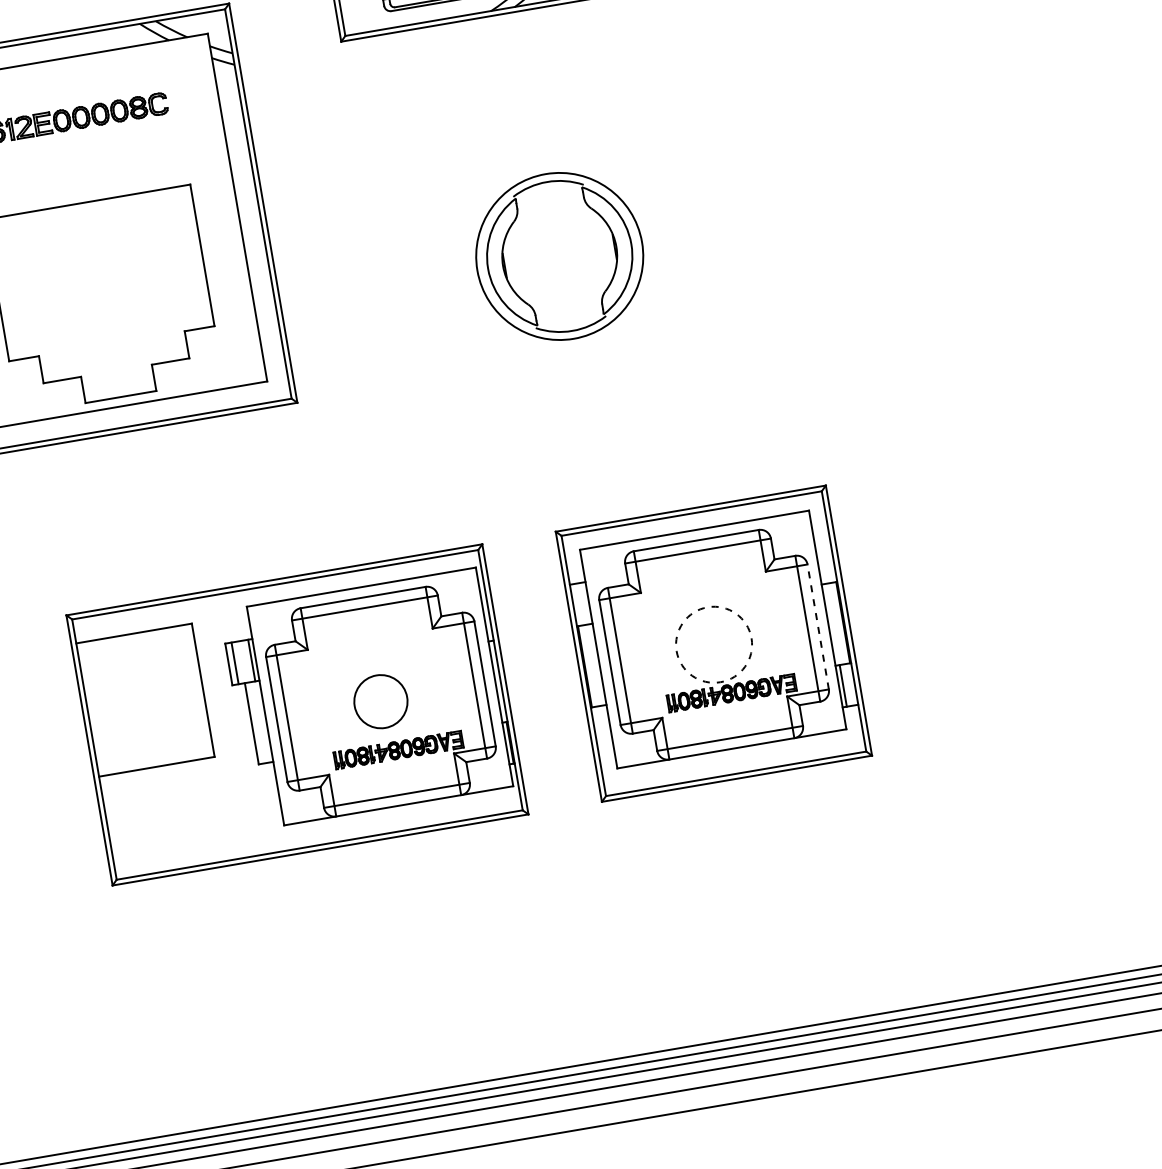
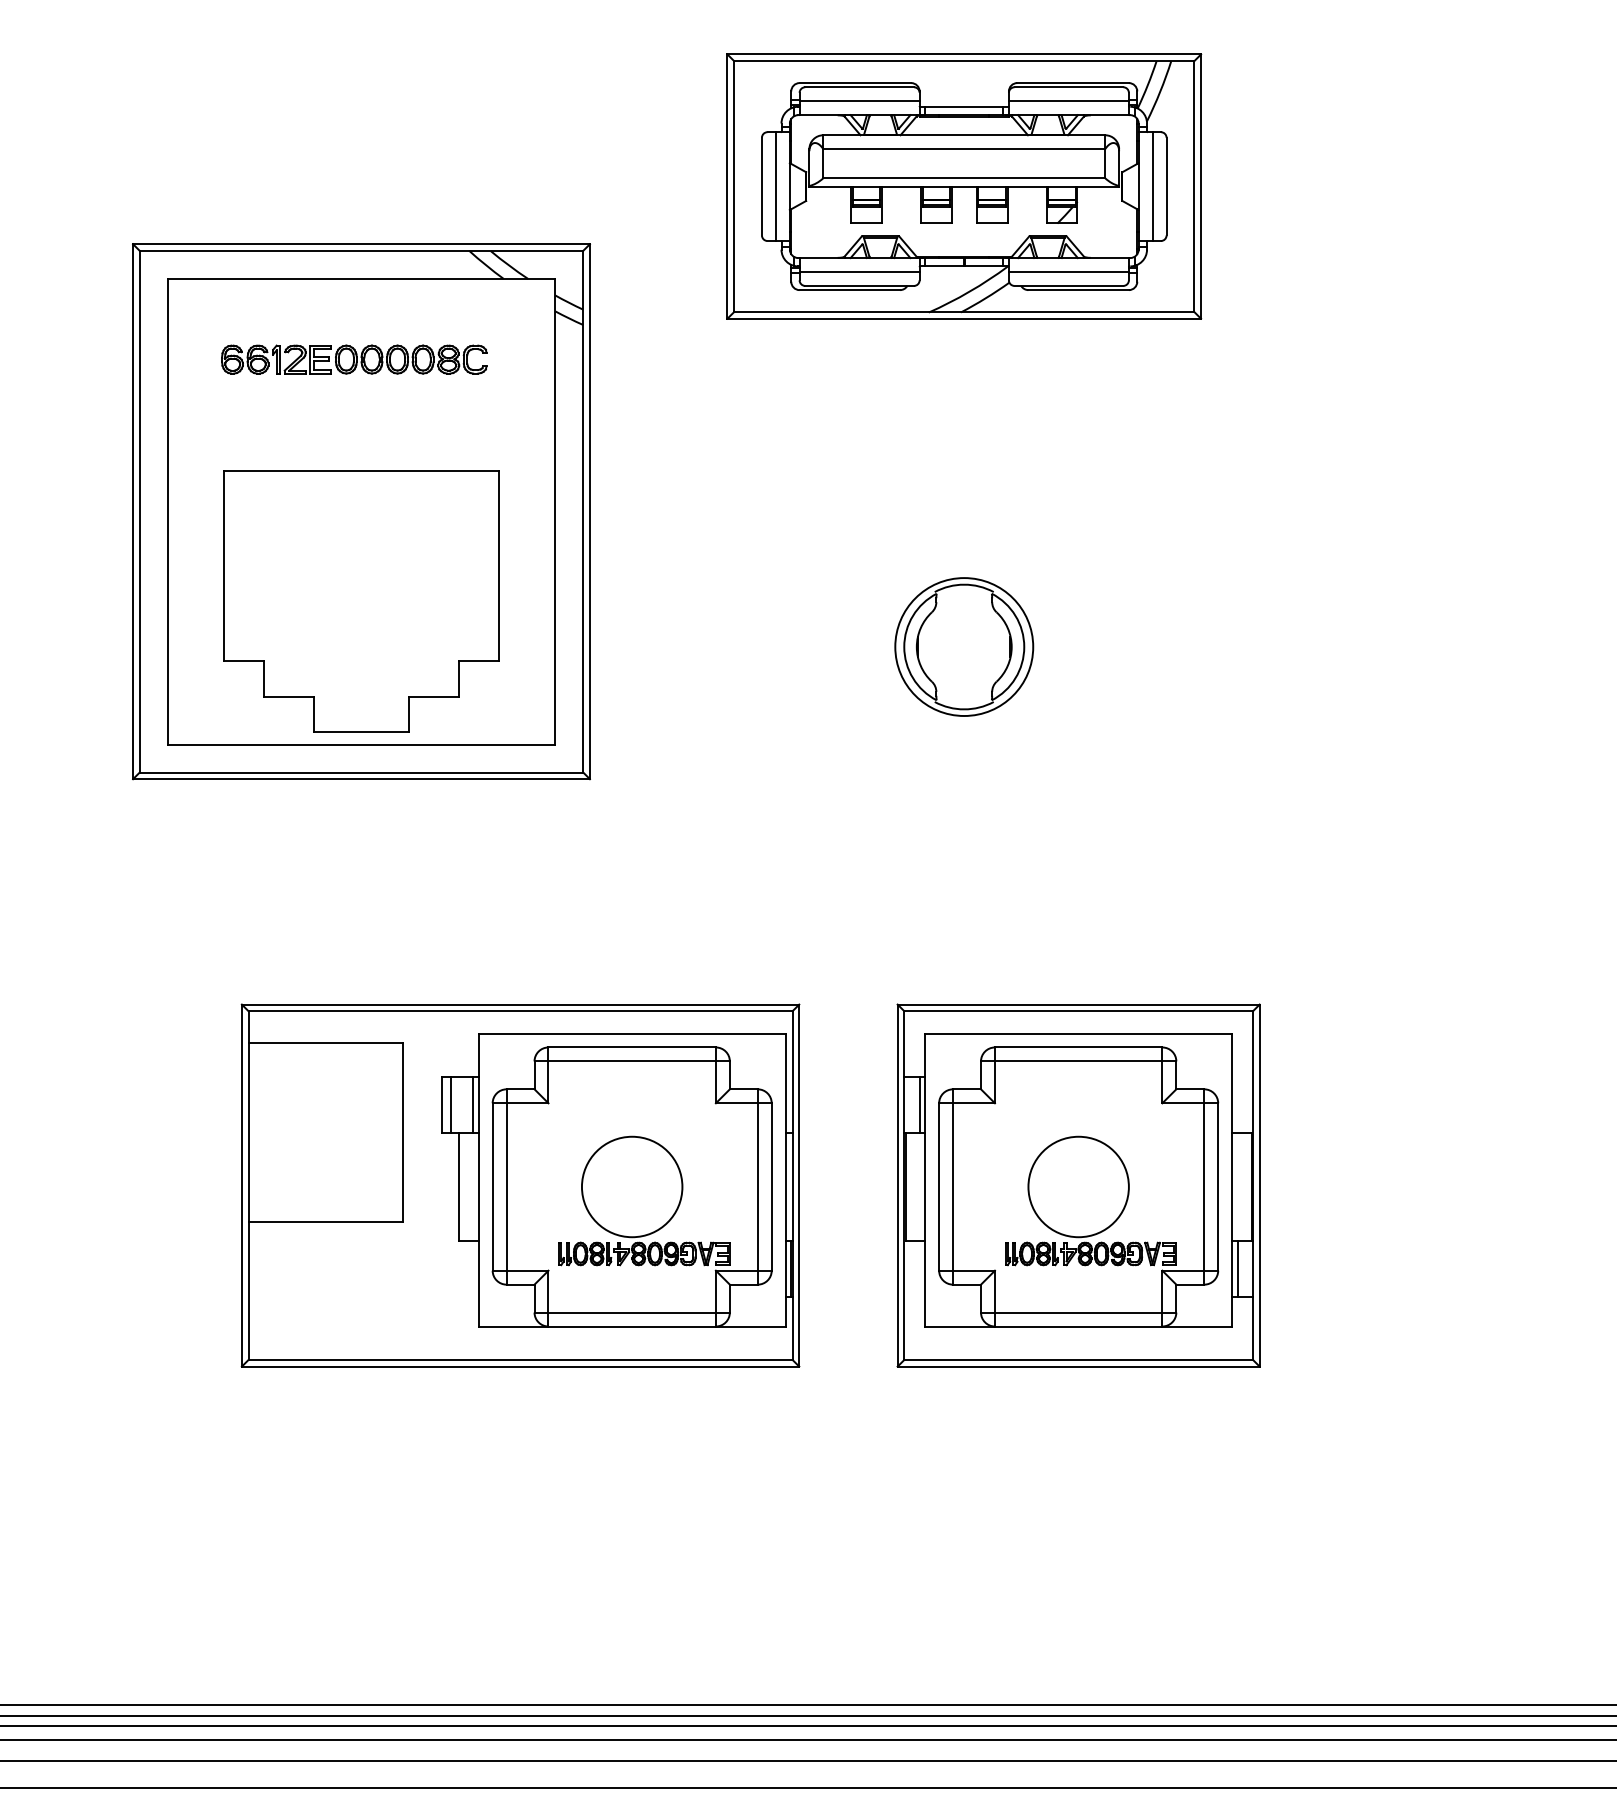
part: (559, 256) -> (964, 646), size x0.62
line: (584, 603) -> (919, 1104), added
line: (818, 627) -> (1218, 1187), dashed -> solid
circle: (713, 644) -> (1078, 1186), dashed -> solid
circle: (380, 701) -> (631, 1186), size x1.43

